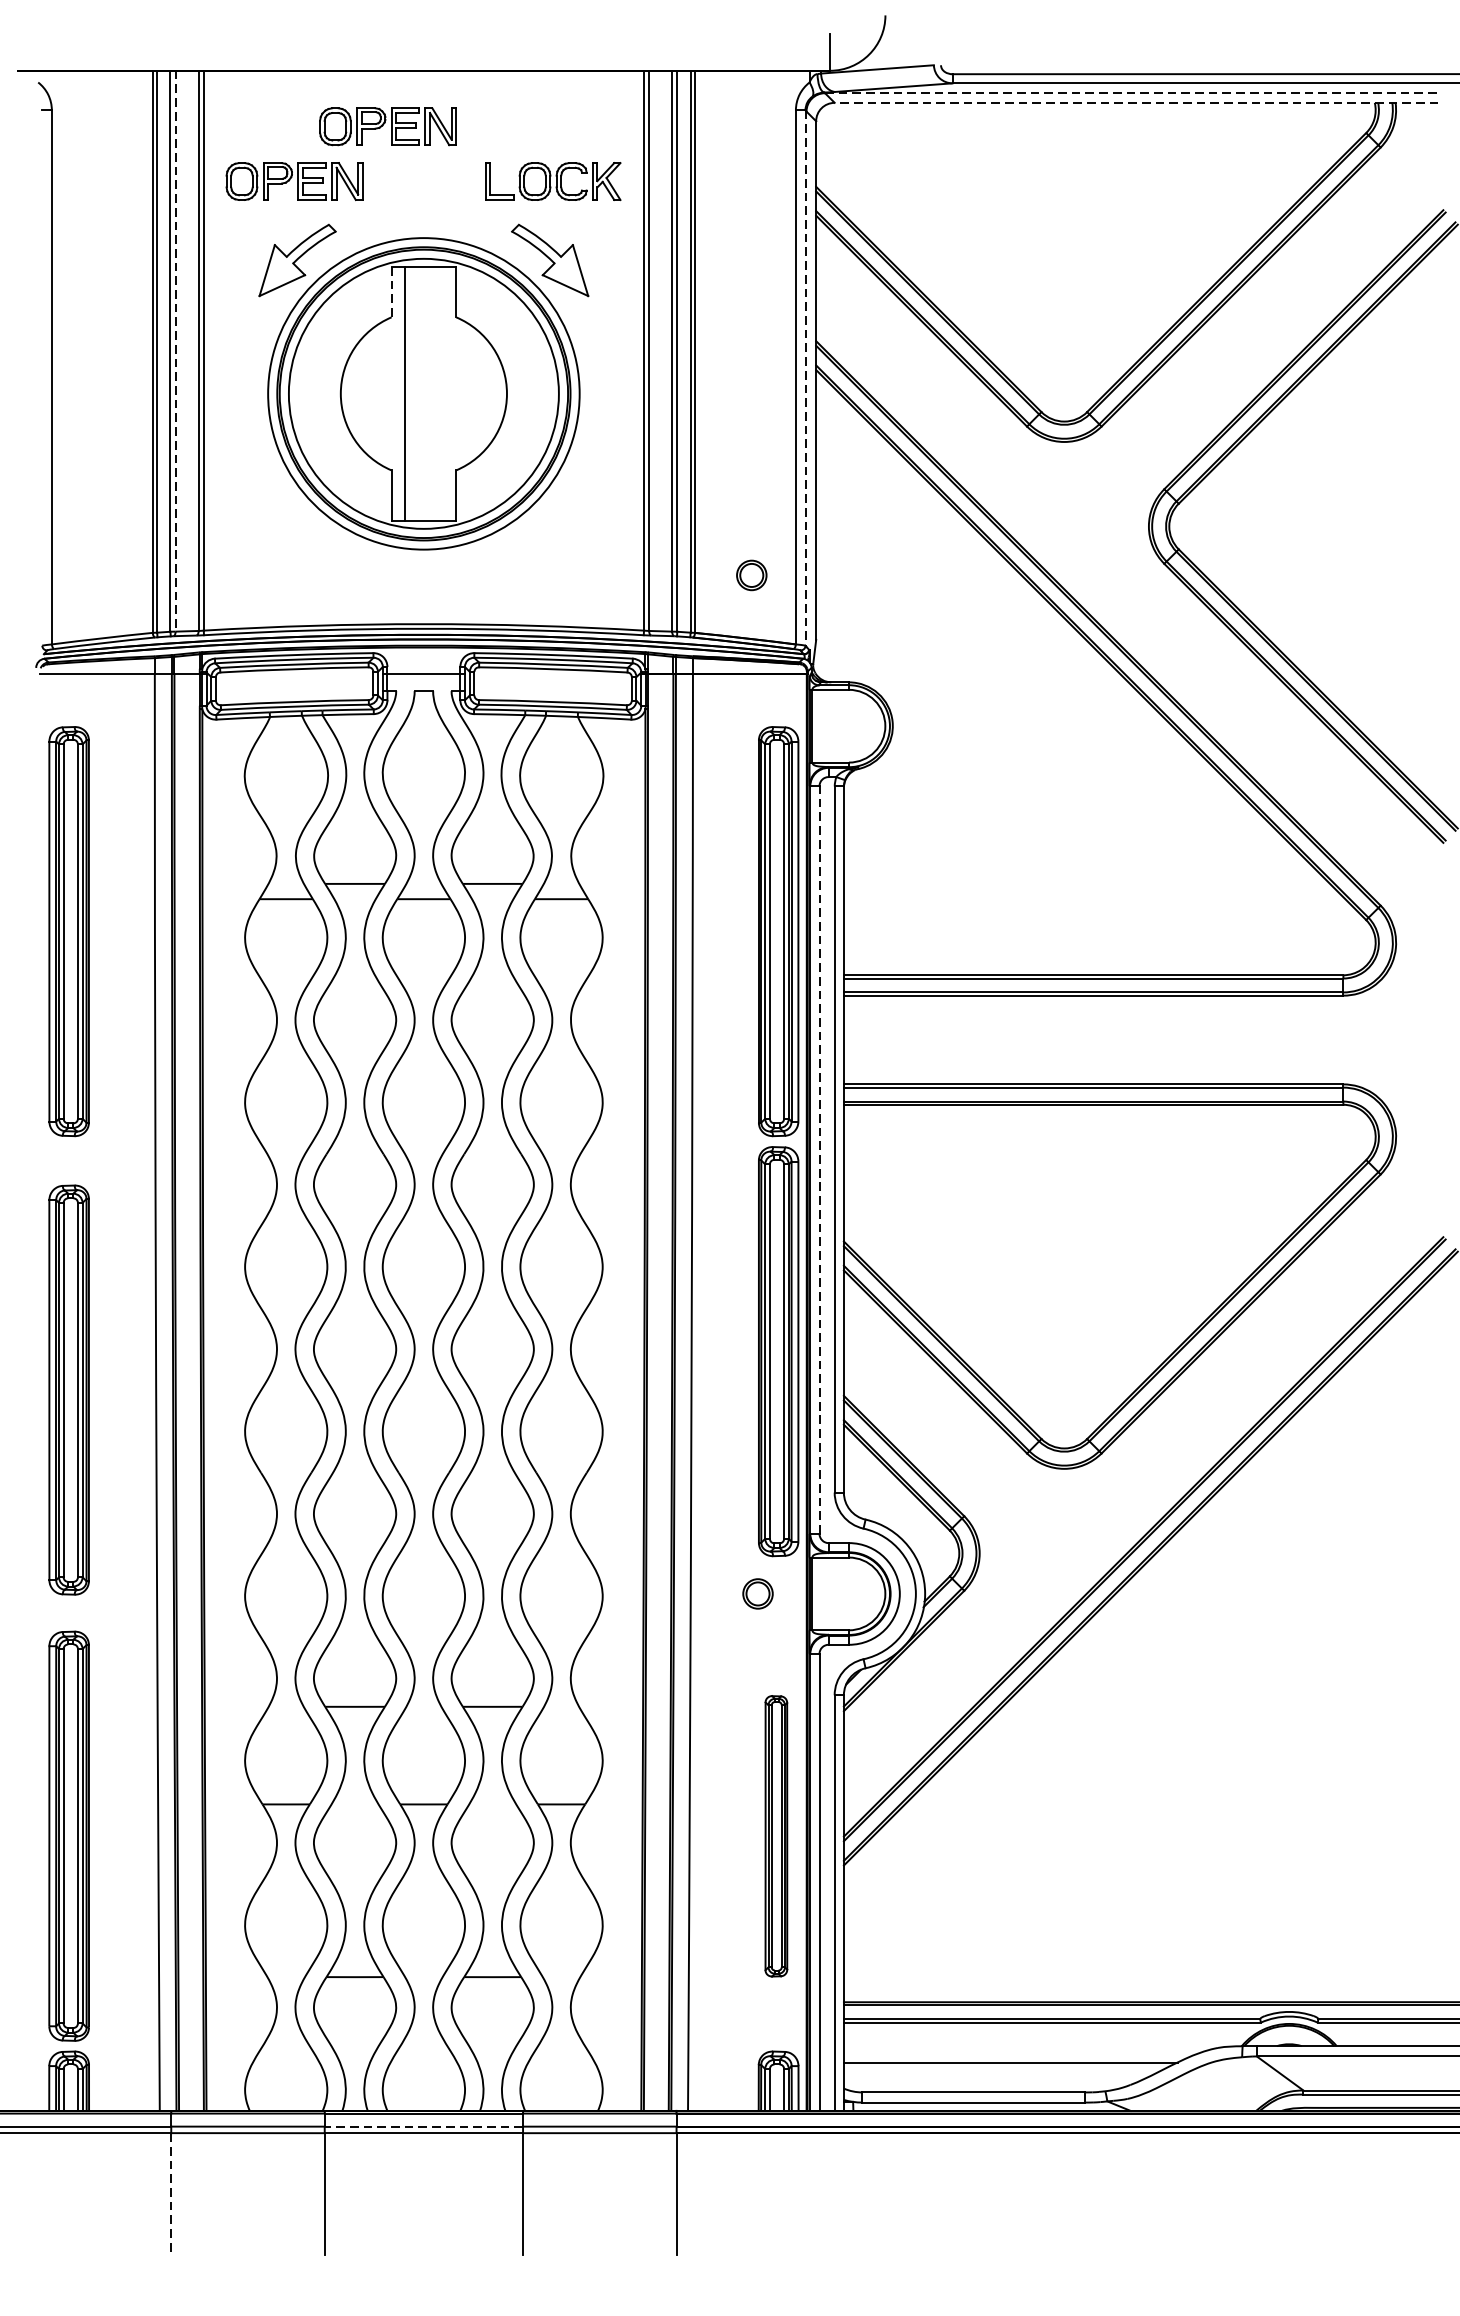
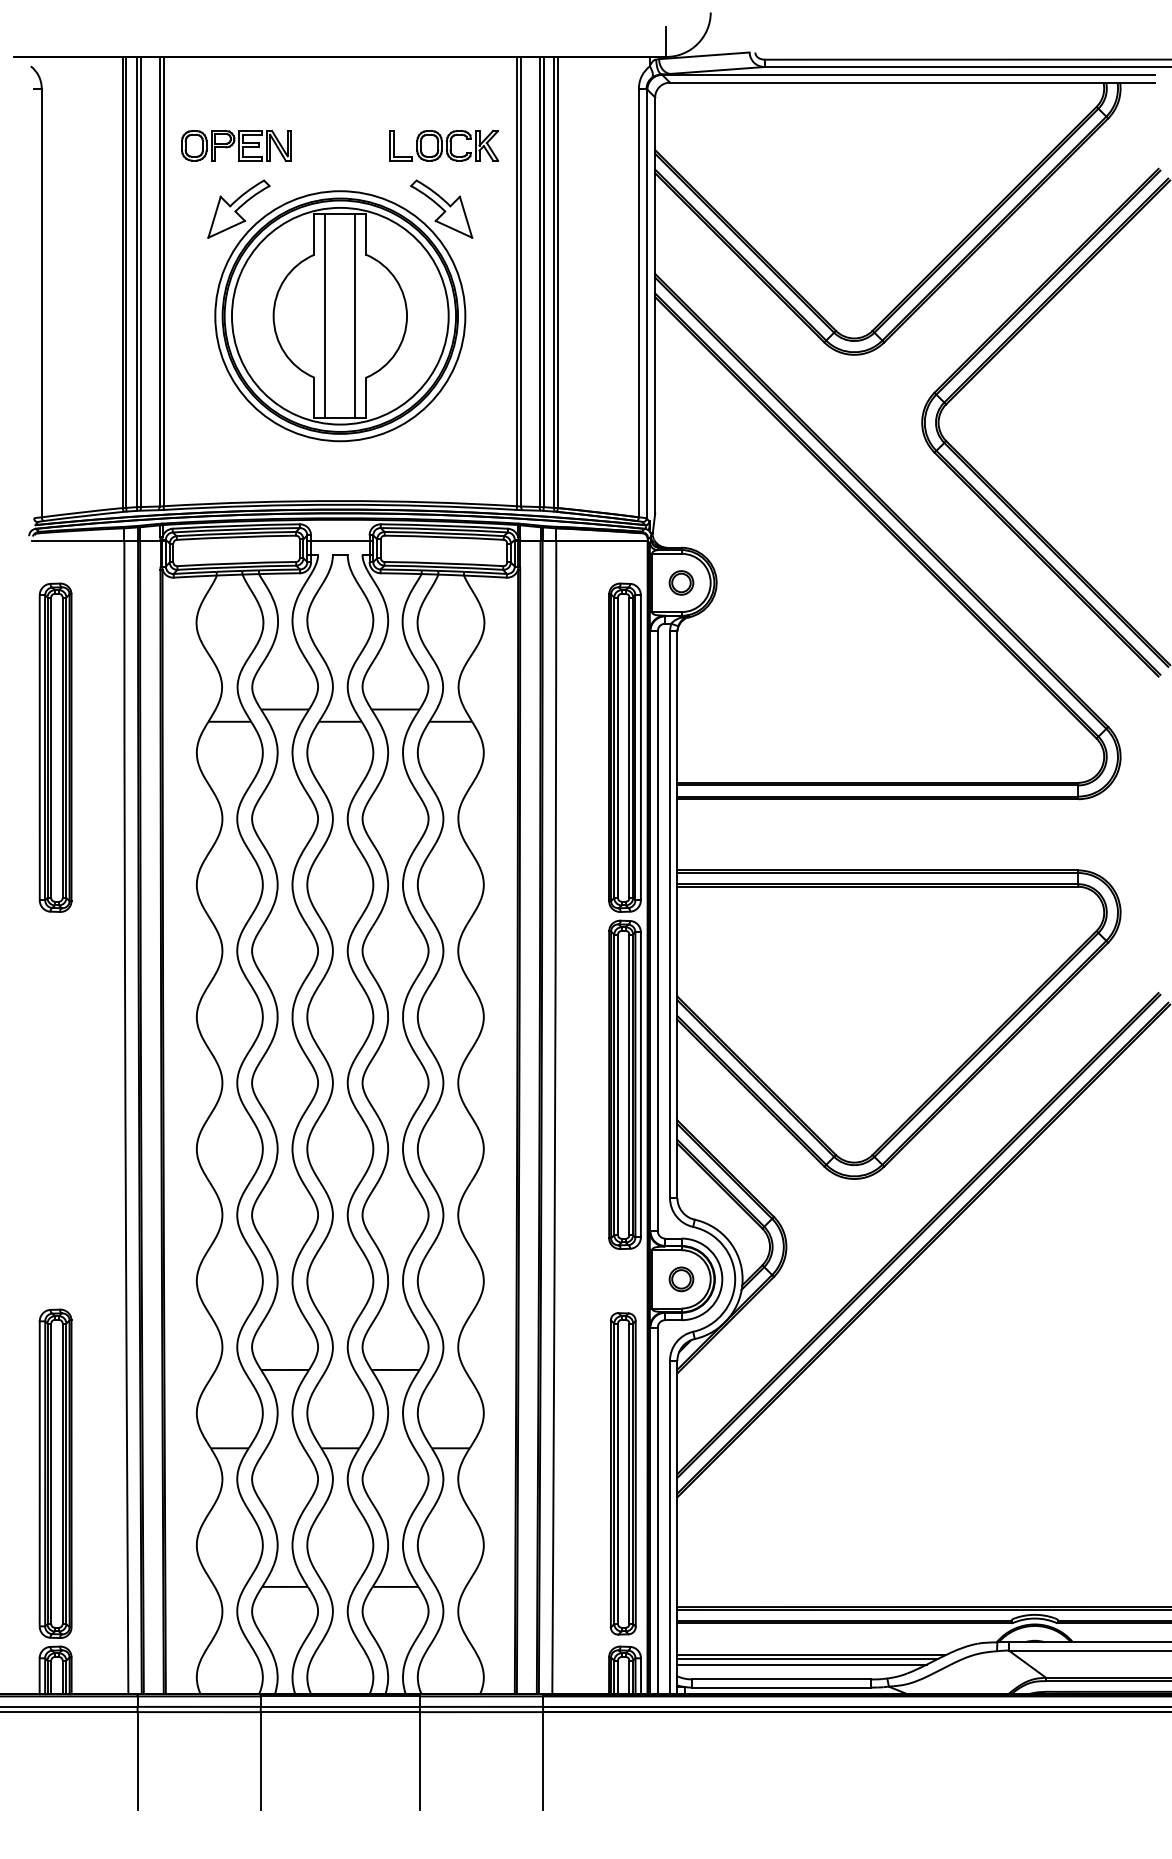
line: (1131, 92) -> (908, 74), dashed -> solid
line: (1135, 102) -> (911, 82), dashed -> solid
part: (387, 126) -> (311, 101), removed
line: (391, 293) -> (314, 235), dashed -> solid
line: (176, 351) -> (141, 282), dashed -> solid
line: (805, 378) -> (646, 303), dashed -> solid
line: (442, 394) -> (355, 316), added
part: (751, 574) -> (681, 582), moved
line: (819, 1160) -> (657, 931), dashed -> solid
part: (68, 1389) -> (55, 1115), removed
part: (758, 1594) -> (681, 1279), moved
part: (775, 1835) -> (622, 1473), size x1.43
line: (1005, 2067) -> (807, 1659), added
line: (998, 2073) -> (801, 1664), added
line: (424, 2126) -> (340, 1706), dashed -> solid
line: (171, 2193) -> (137, 1760), dashed -> solid

